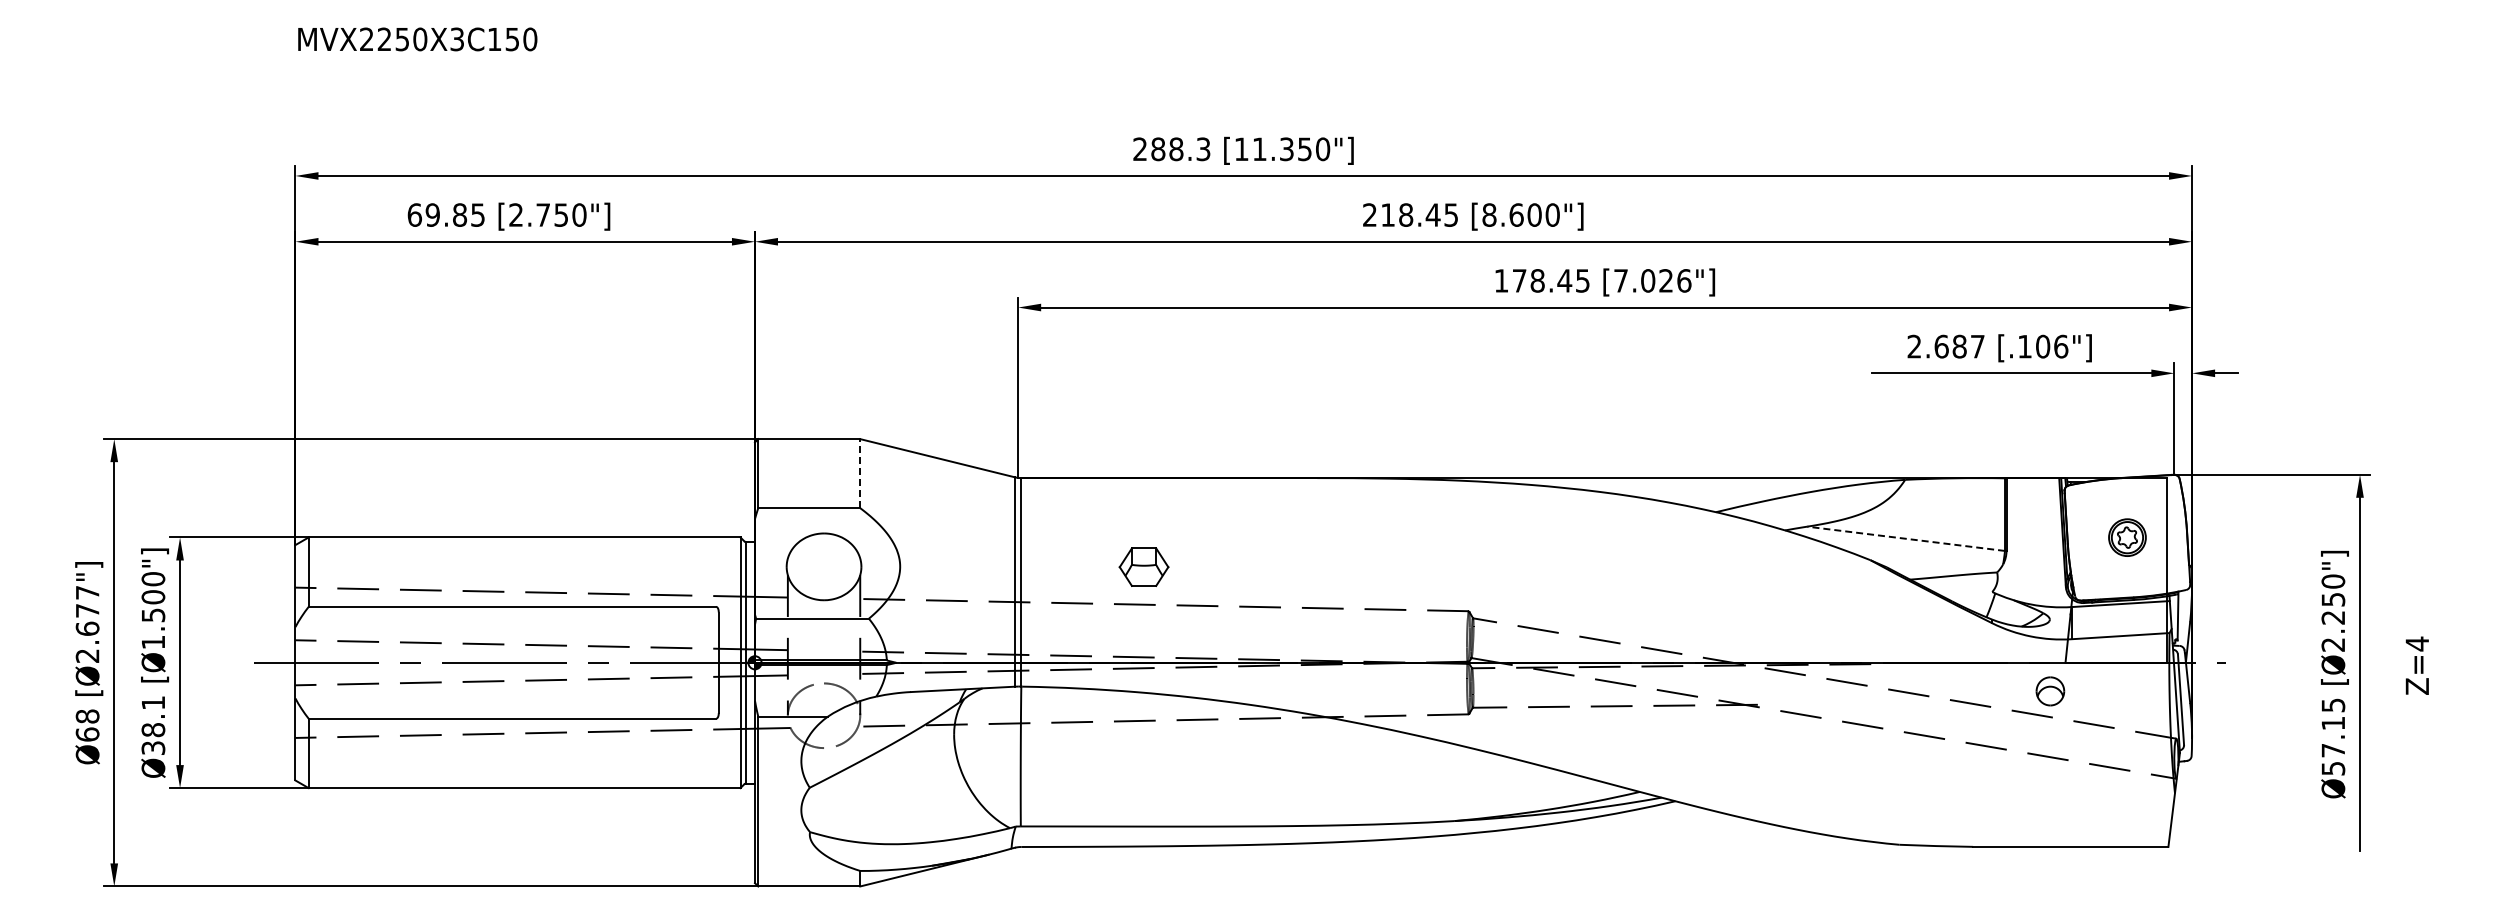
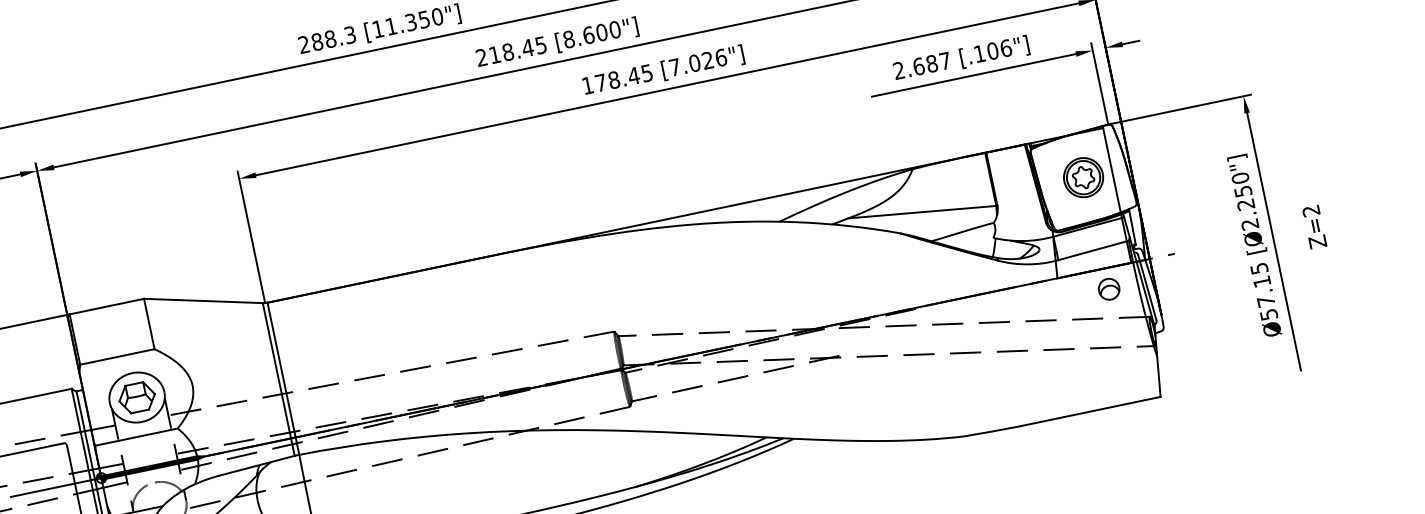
line: (860, 473) -> (149, 323), dashed -> solid
part: (2127, 537) -> (1083, 177), size x1.43
line: (1906, 538) -> (922, 211), dashed -> solid
part: (1143, 566) -> (136, 397), moved
text: (2416, 643) -> (1310, 210), Z=4 -> Z=2
part: (2050, 691) -> (1109, 289), moved

